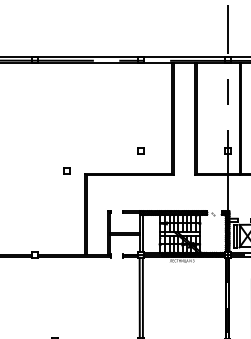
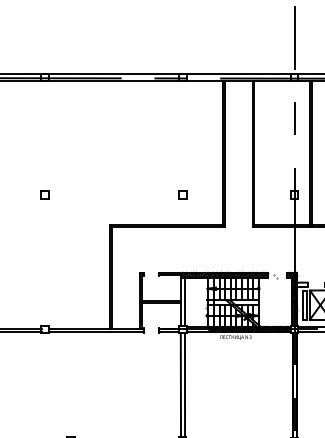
part: (66, 170) -> (44, 194), moved

